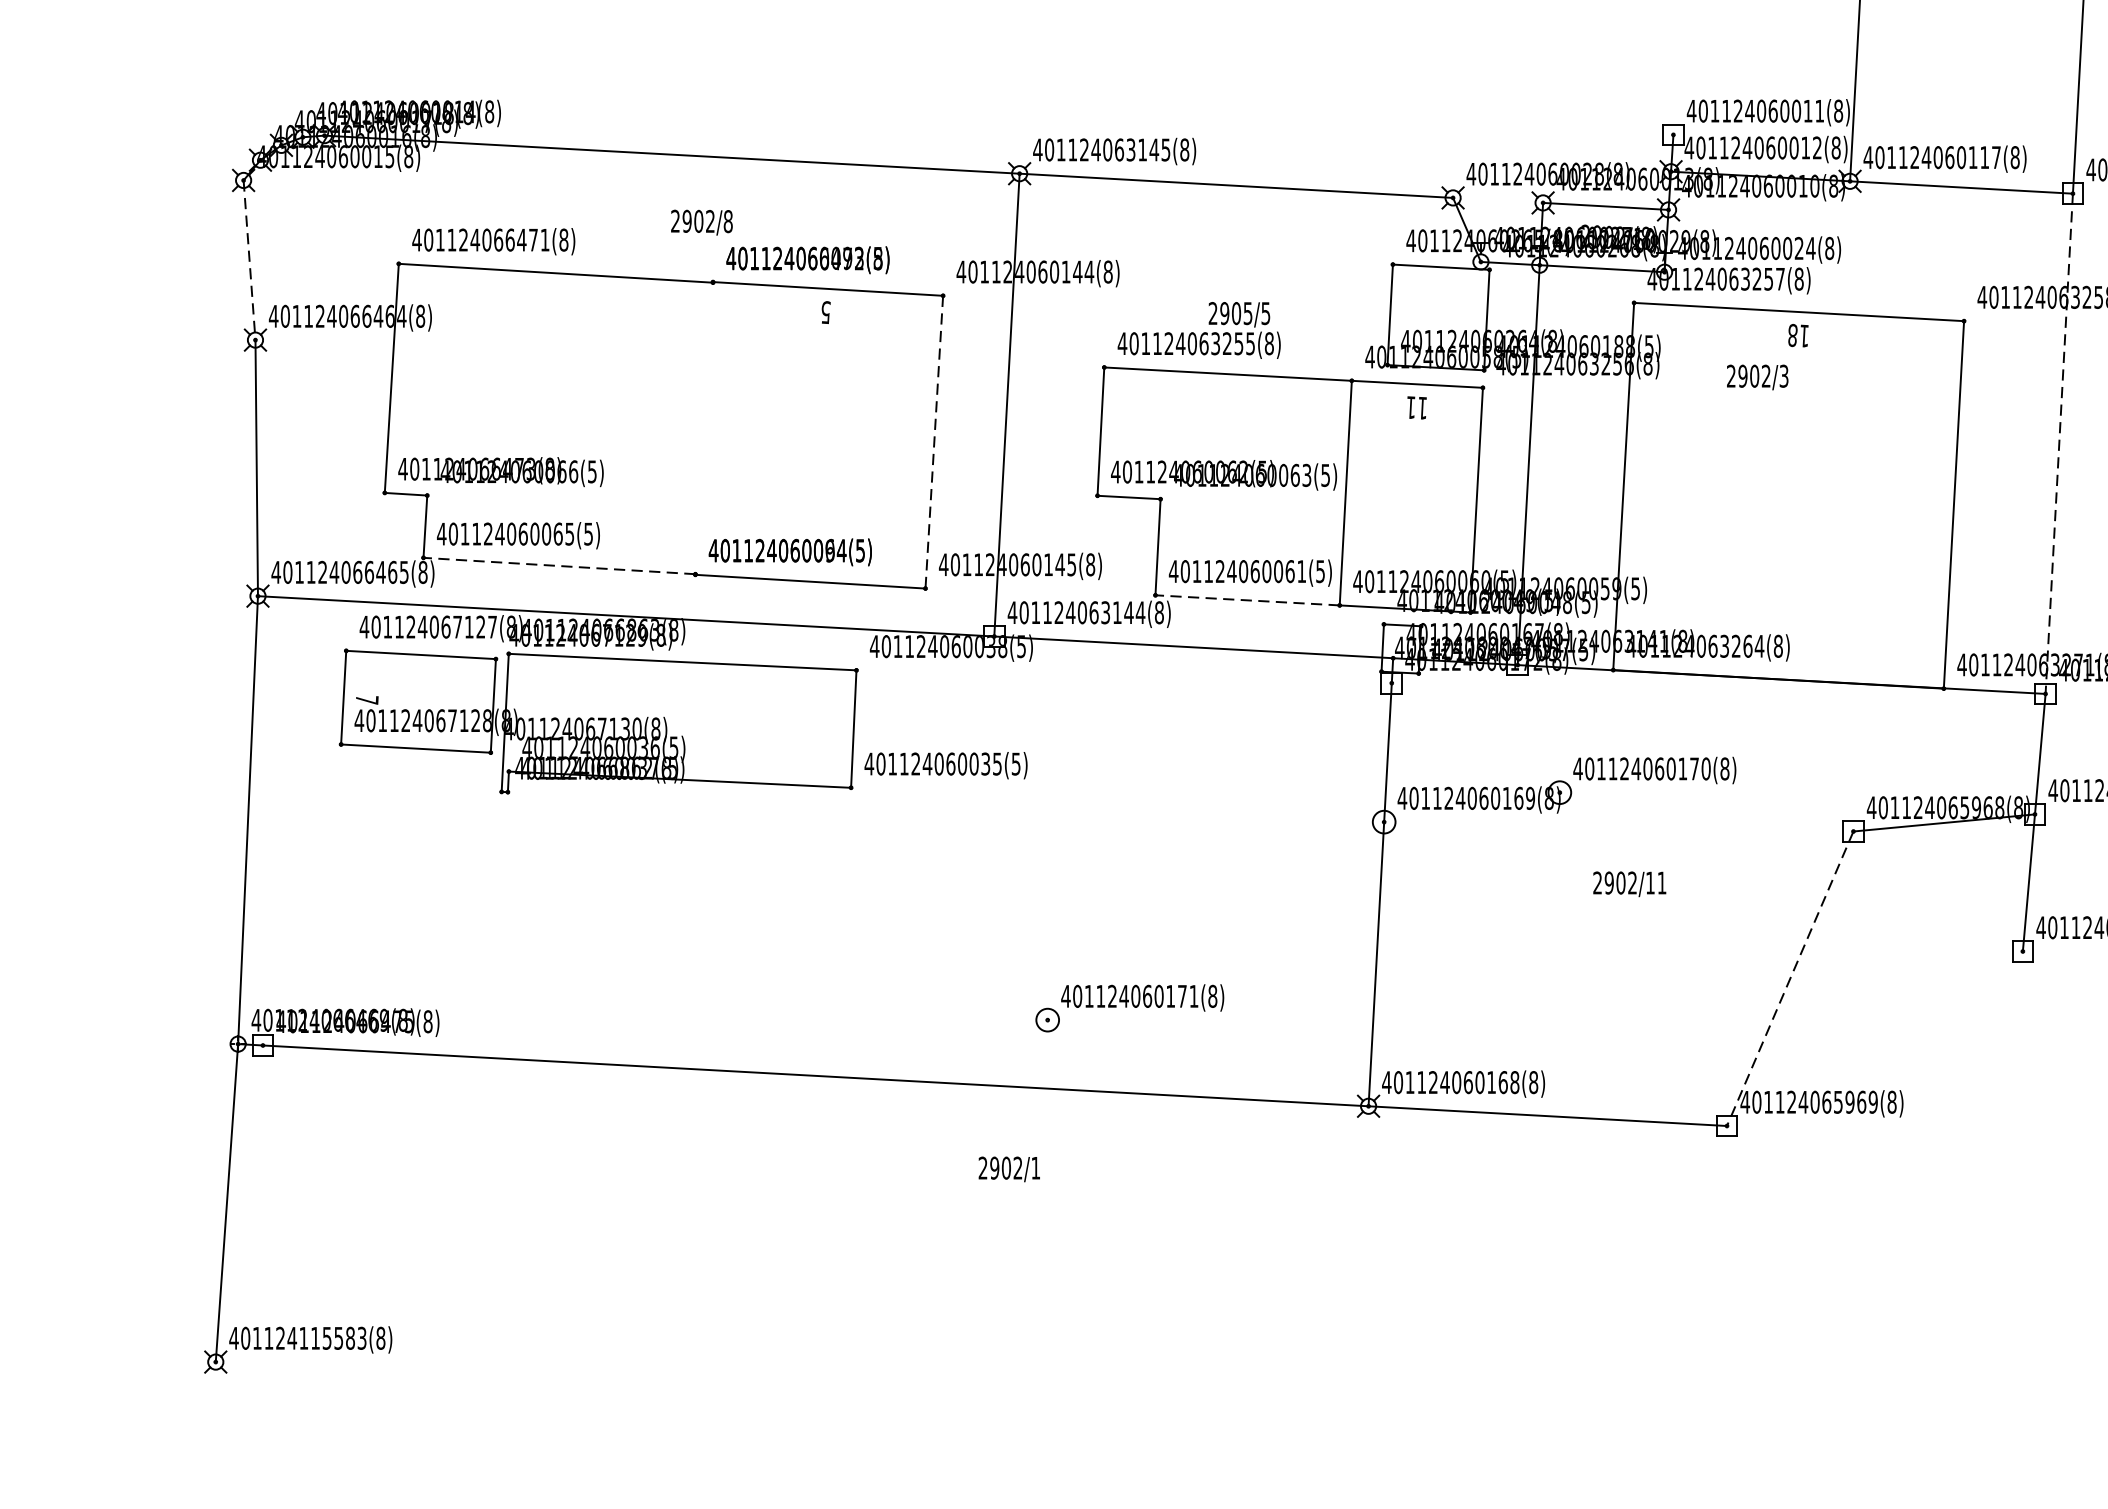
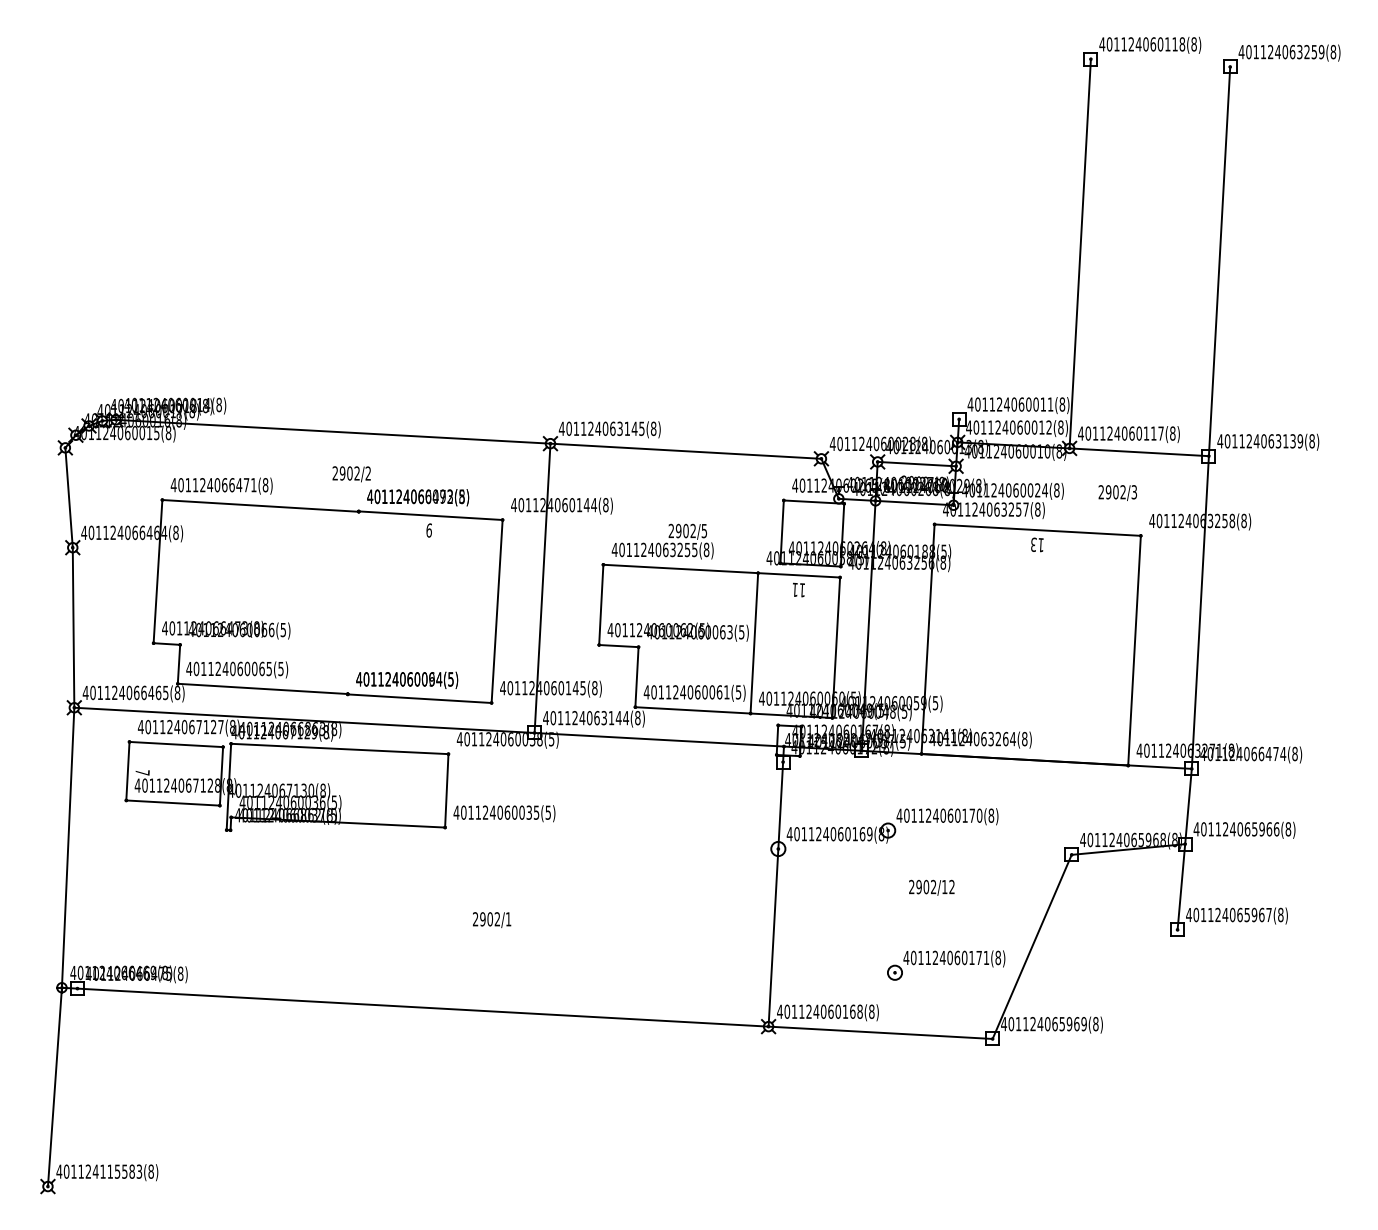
text: (728, 221) -> (368, 473), 2902/8 -> 2902/2
line: (250, 261) -> (69, 498), dashed -> solid
text: (826, 312) -> (429, 530), 5 -> 9
text: (1246, 312) -> (692, 530), 2905/5 -> 2902/5
text: (1792, 335) -> (1033, 544), 18 -> 13
text: (1757, 376) -> (1117, 492), moved
line: (934, 442) -> (497, 611), dashed -> solid
line: (2059, 443) -> (1200, 612), dashed -> solid
line: (558, 565) -> (262, 688), dashed -> solid
line: (1246, 600) -> (692, 710), dashed -> solid
text: (1661, 882) -> (951, 886), 2902/11 -> 2902/12
line: (1789, 979) -> (1031, 947), dashed -> solid
part: (1130, 1008) -> (946, 965), moved
text: (1010, 1168) -> (492, 919), moved

